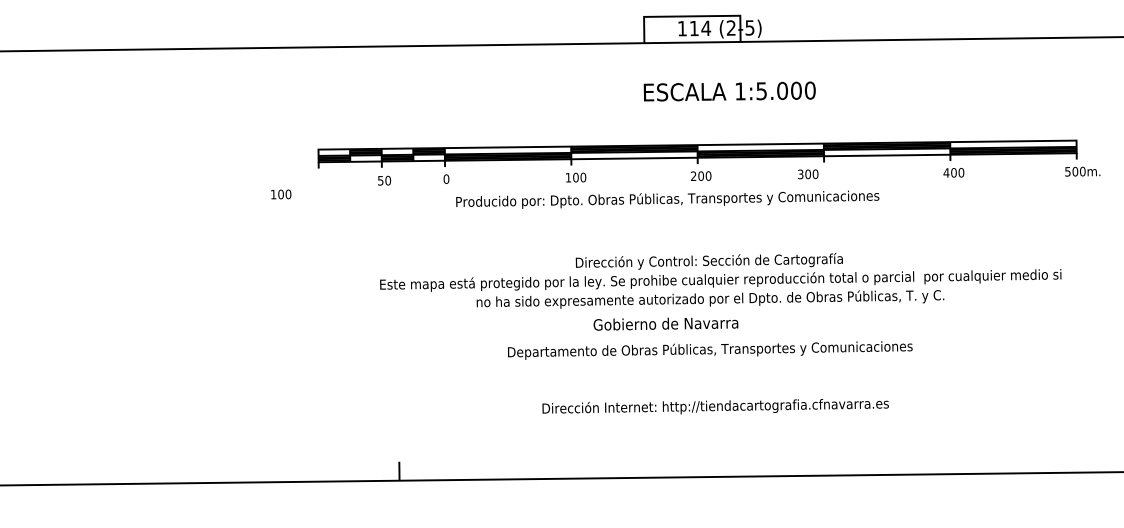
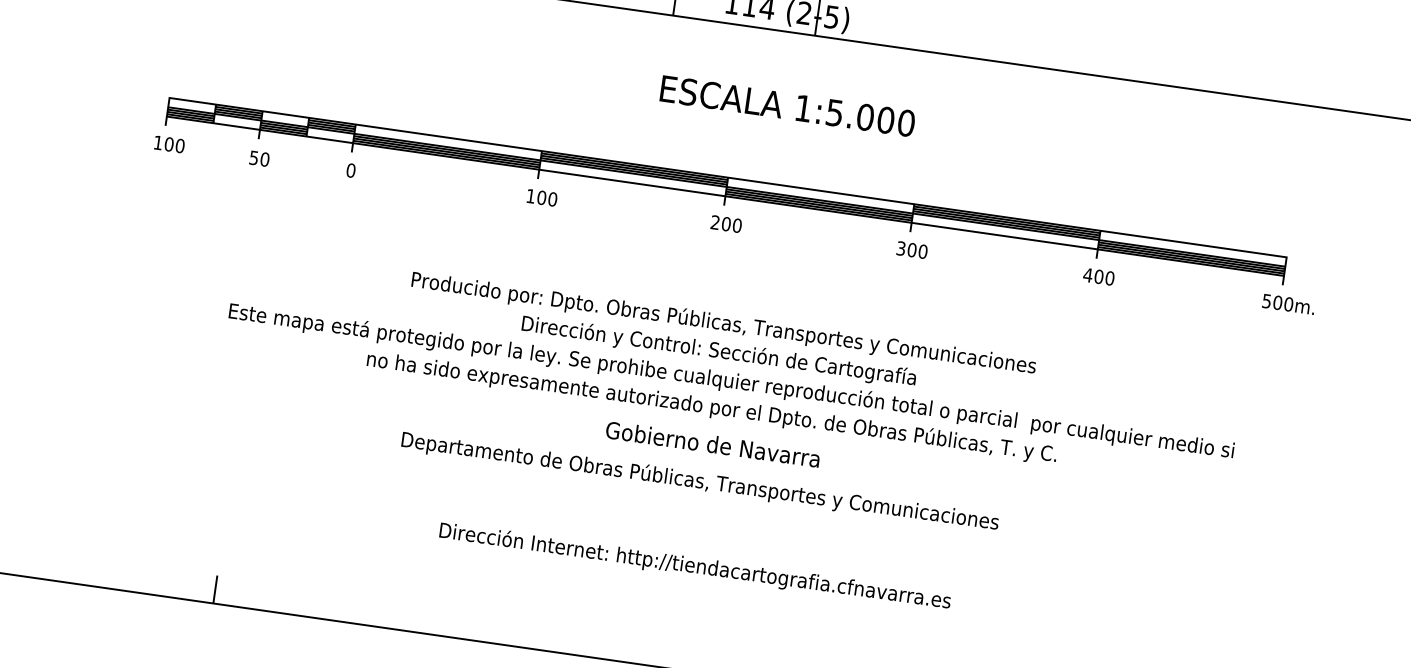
text: (808, 174) -> (912, 250), moved
text: (281, 194) -> (169, 144), moved
text: (667, 199) -> (723, 323), moved
text: (665, 323) -> (712, 443), moved

